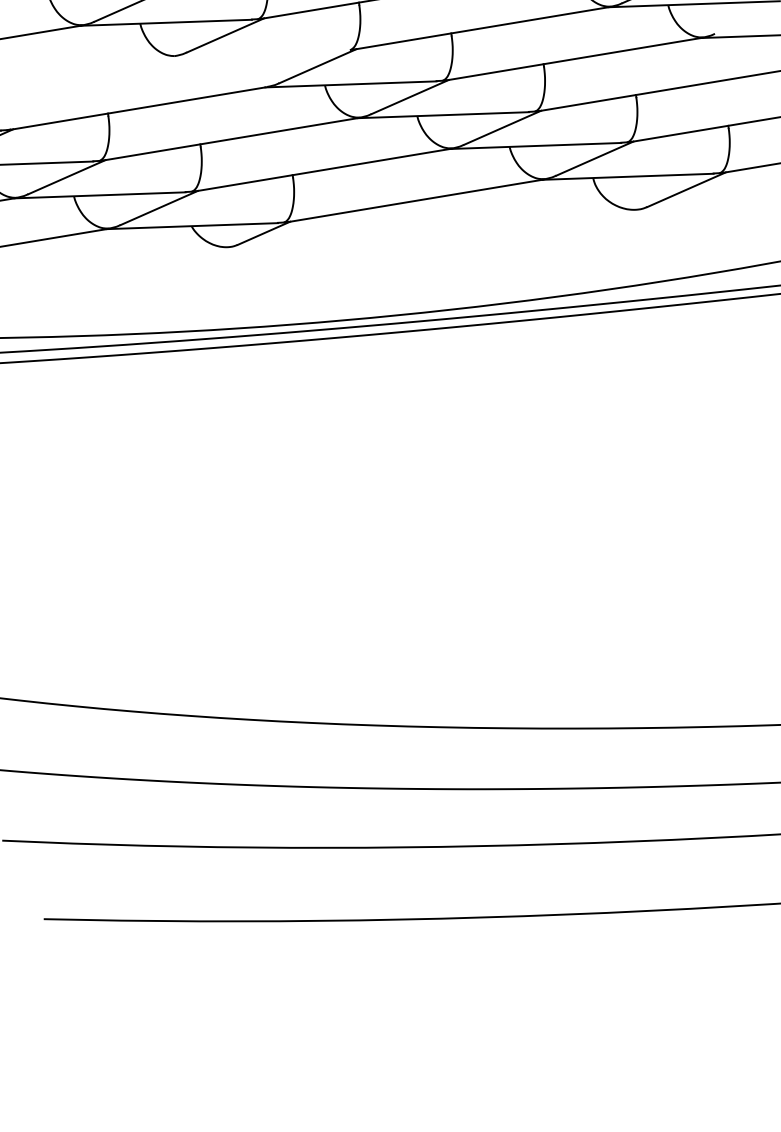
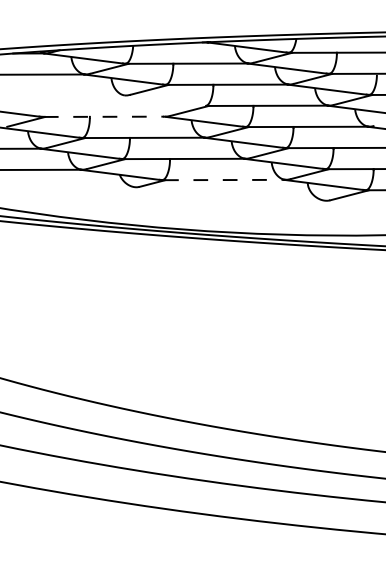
line: (138, 107) -> (104, 116), solid -> dashed
line: (415, 201) -> (224, 180), solid -> dashed

